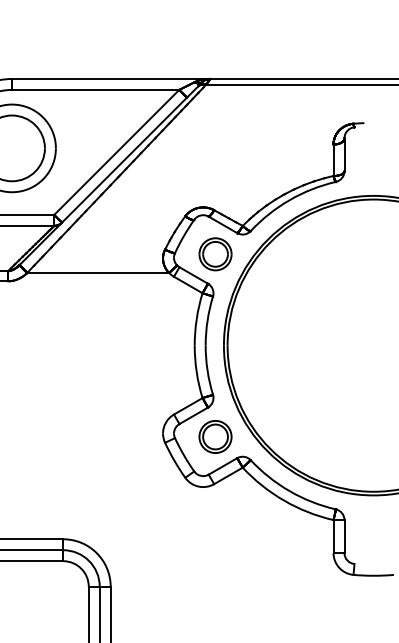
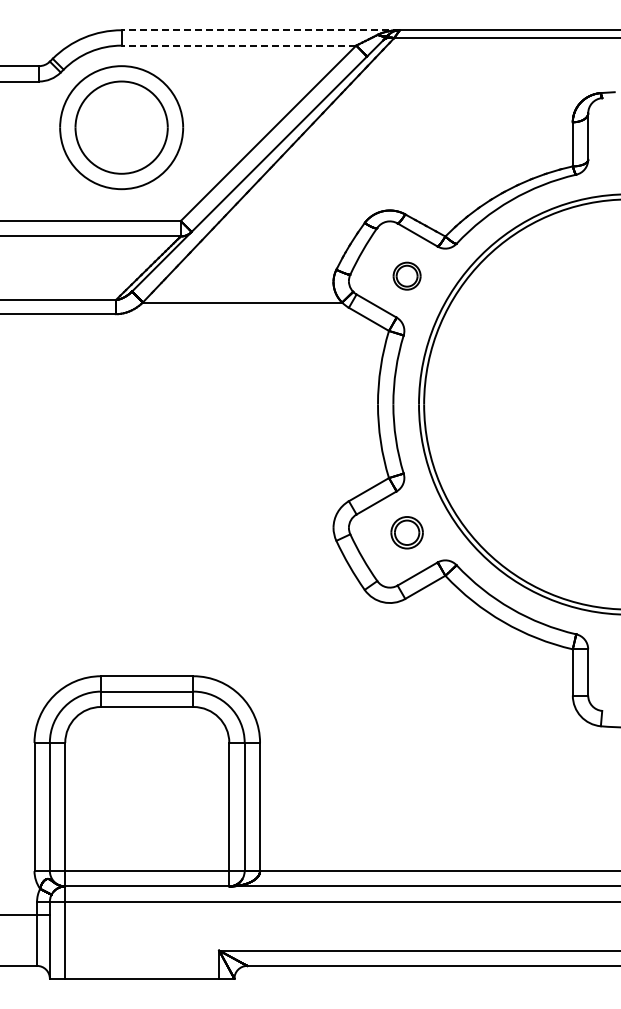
line: (111, 79) -> (260, 30), solid -> dashed
line: (95, 89) -> (238, 45), solid -> dashed
part: (215, 253) -> (406, 275), size x0.6
part: (215, 436) -> (406, 532), size x0.7

